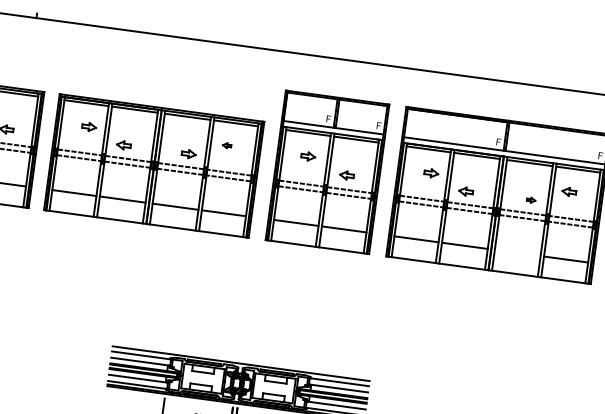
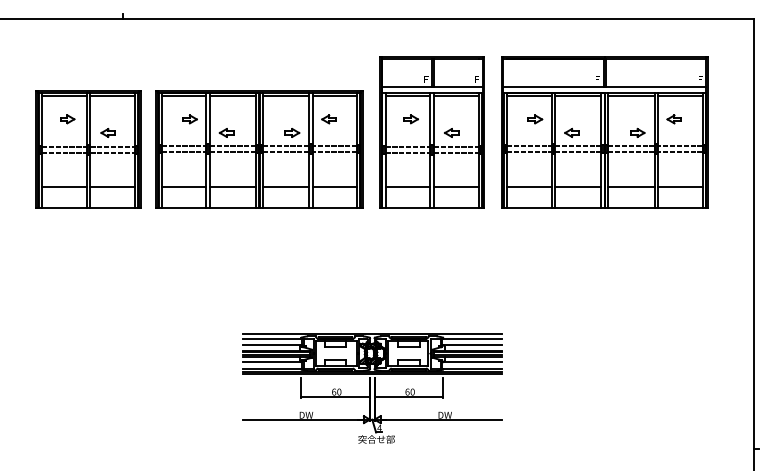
part: (226, 145) -> (328, 119), size x1.67
part: (530, 199) -> (637, 132), size x1.67
line: (517, 252) -> (631, 186), added

